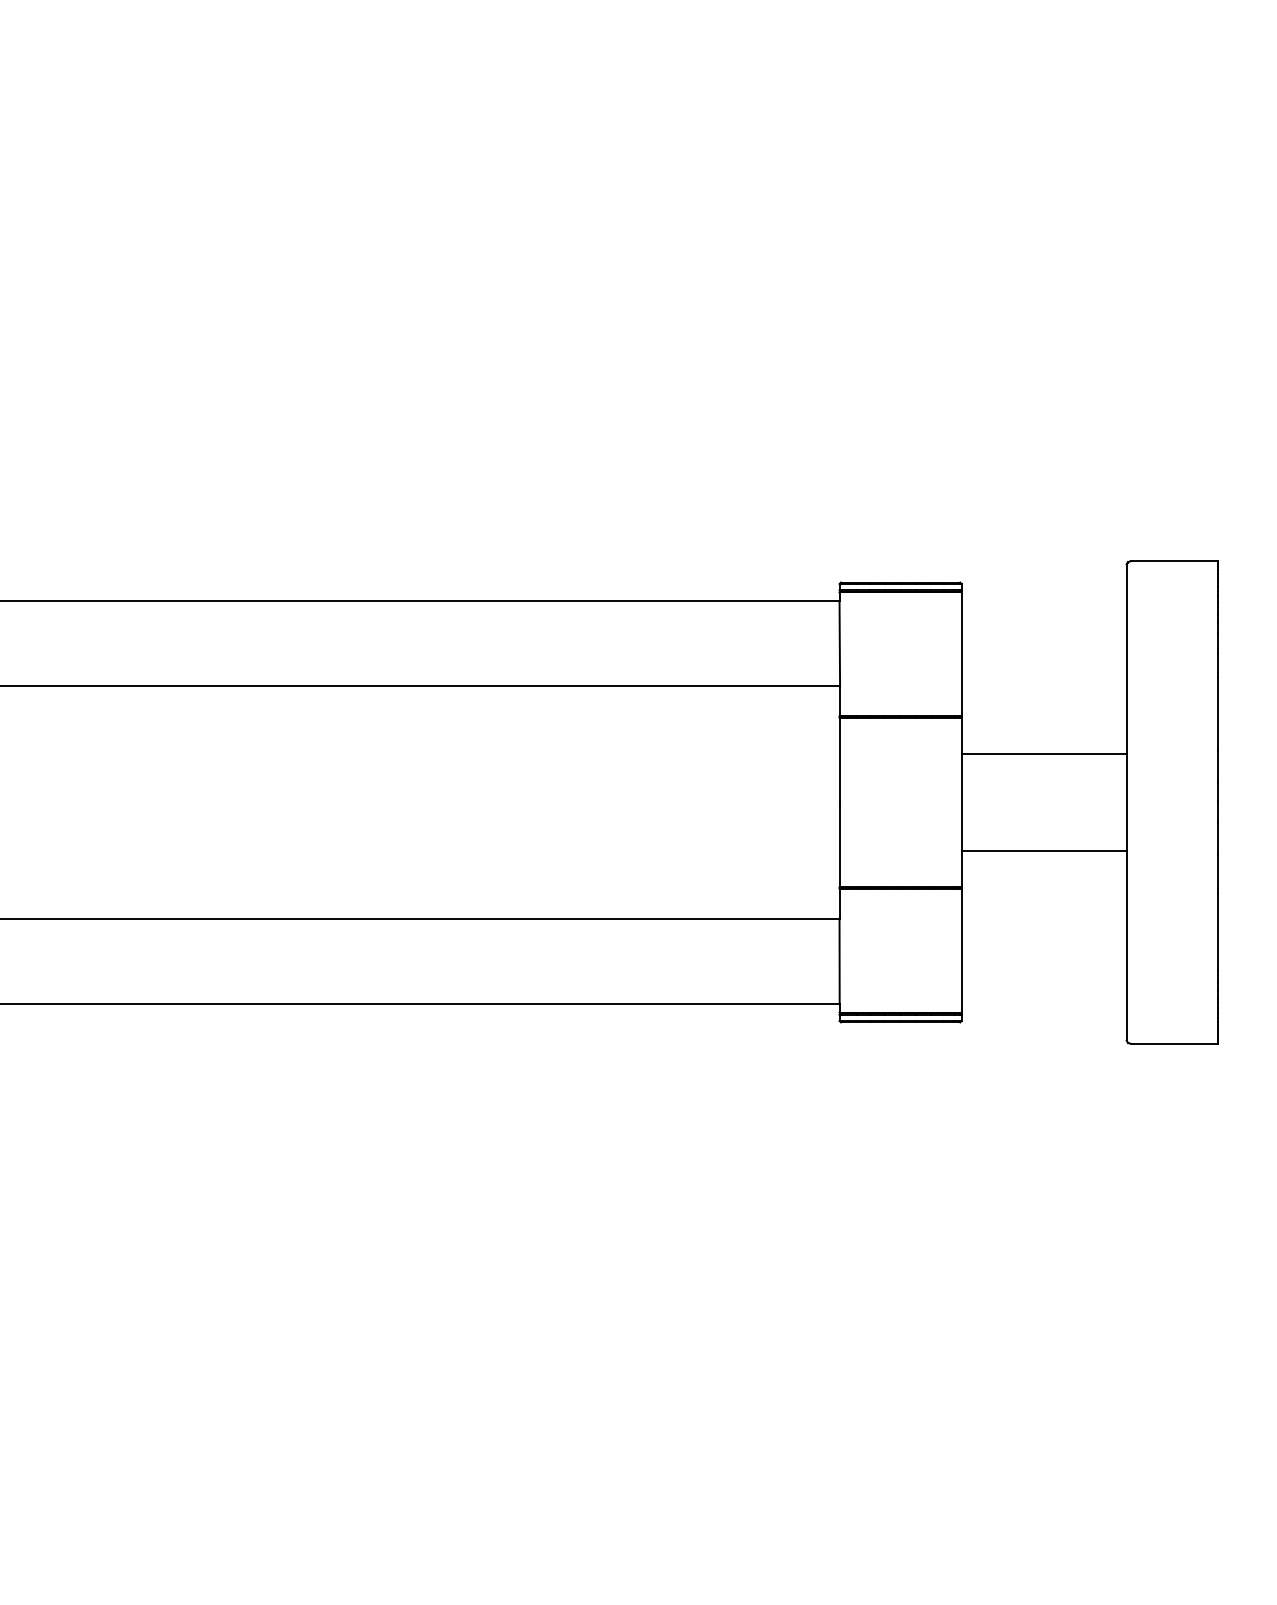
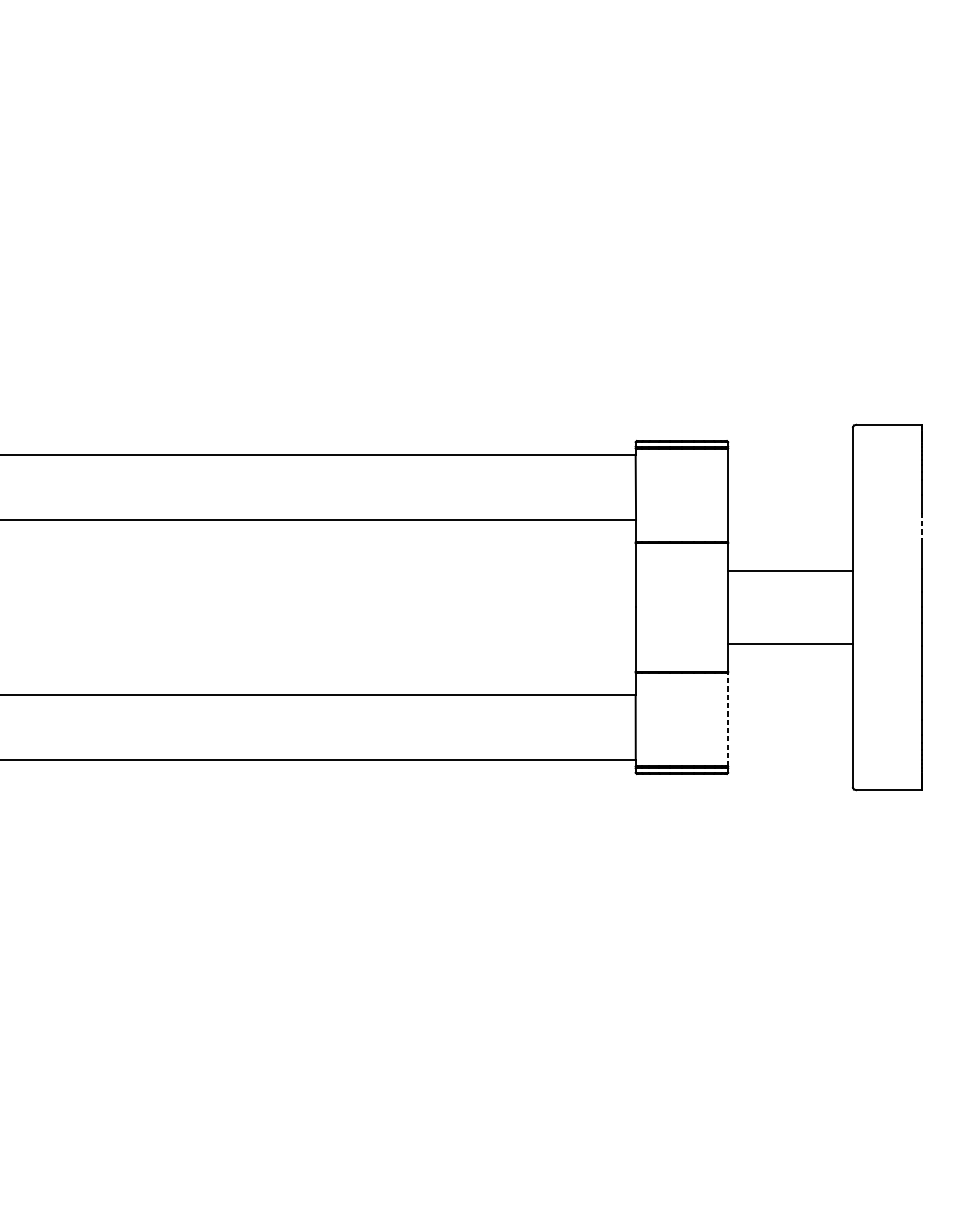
line: (1218, 695) -> (922, 526), solid -> dashed
line: (961, 950) -> (727, 719), solid -> dashed

